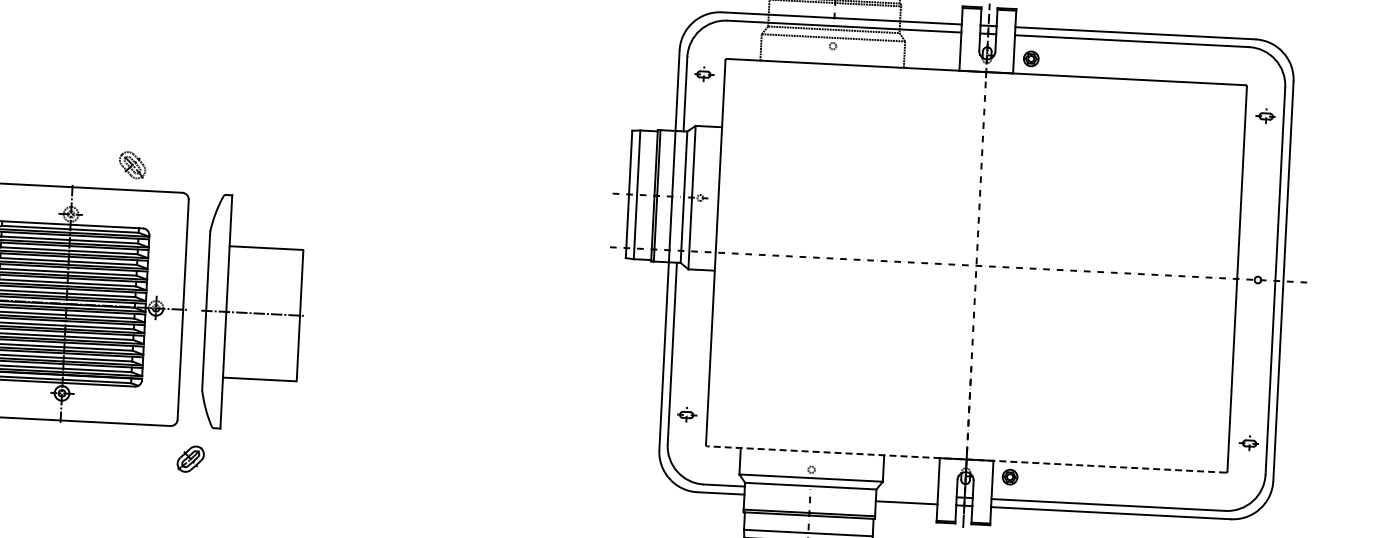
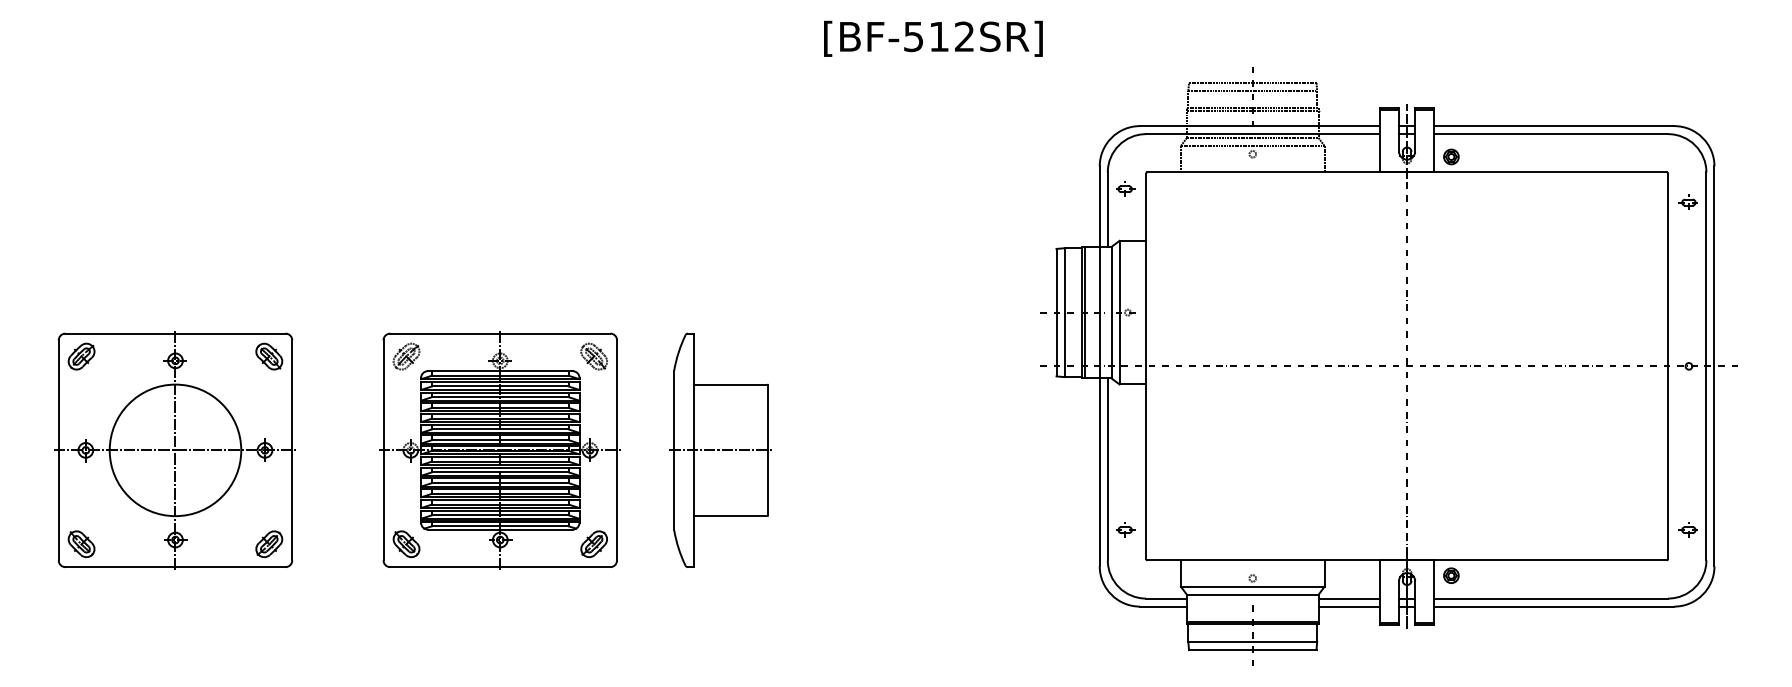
part: (131, 165) -> (593, 356), moved
part: (252, 312) -> (720, 449), moved
part: (190, 459) -> (593, 544), moved
line: (967, 459) -> (1407, 560), dashed -> solid
line: (907, 494) -> (1349, 598), added

